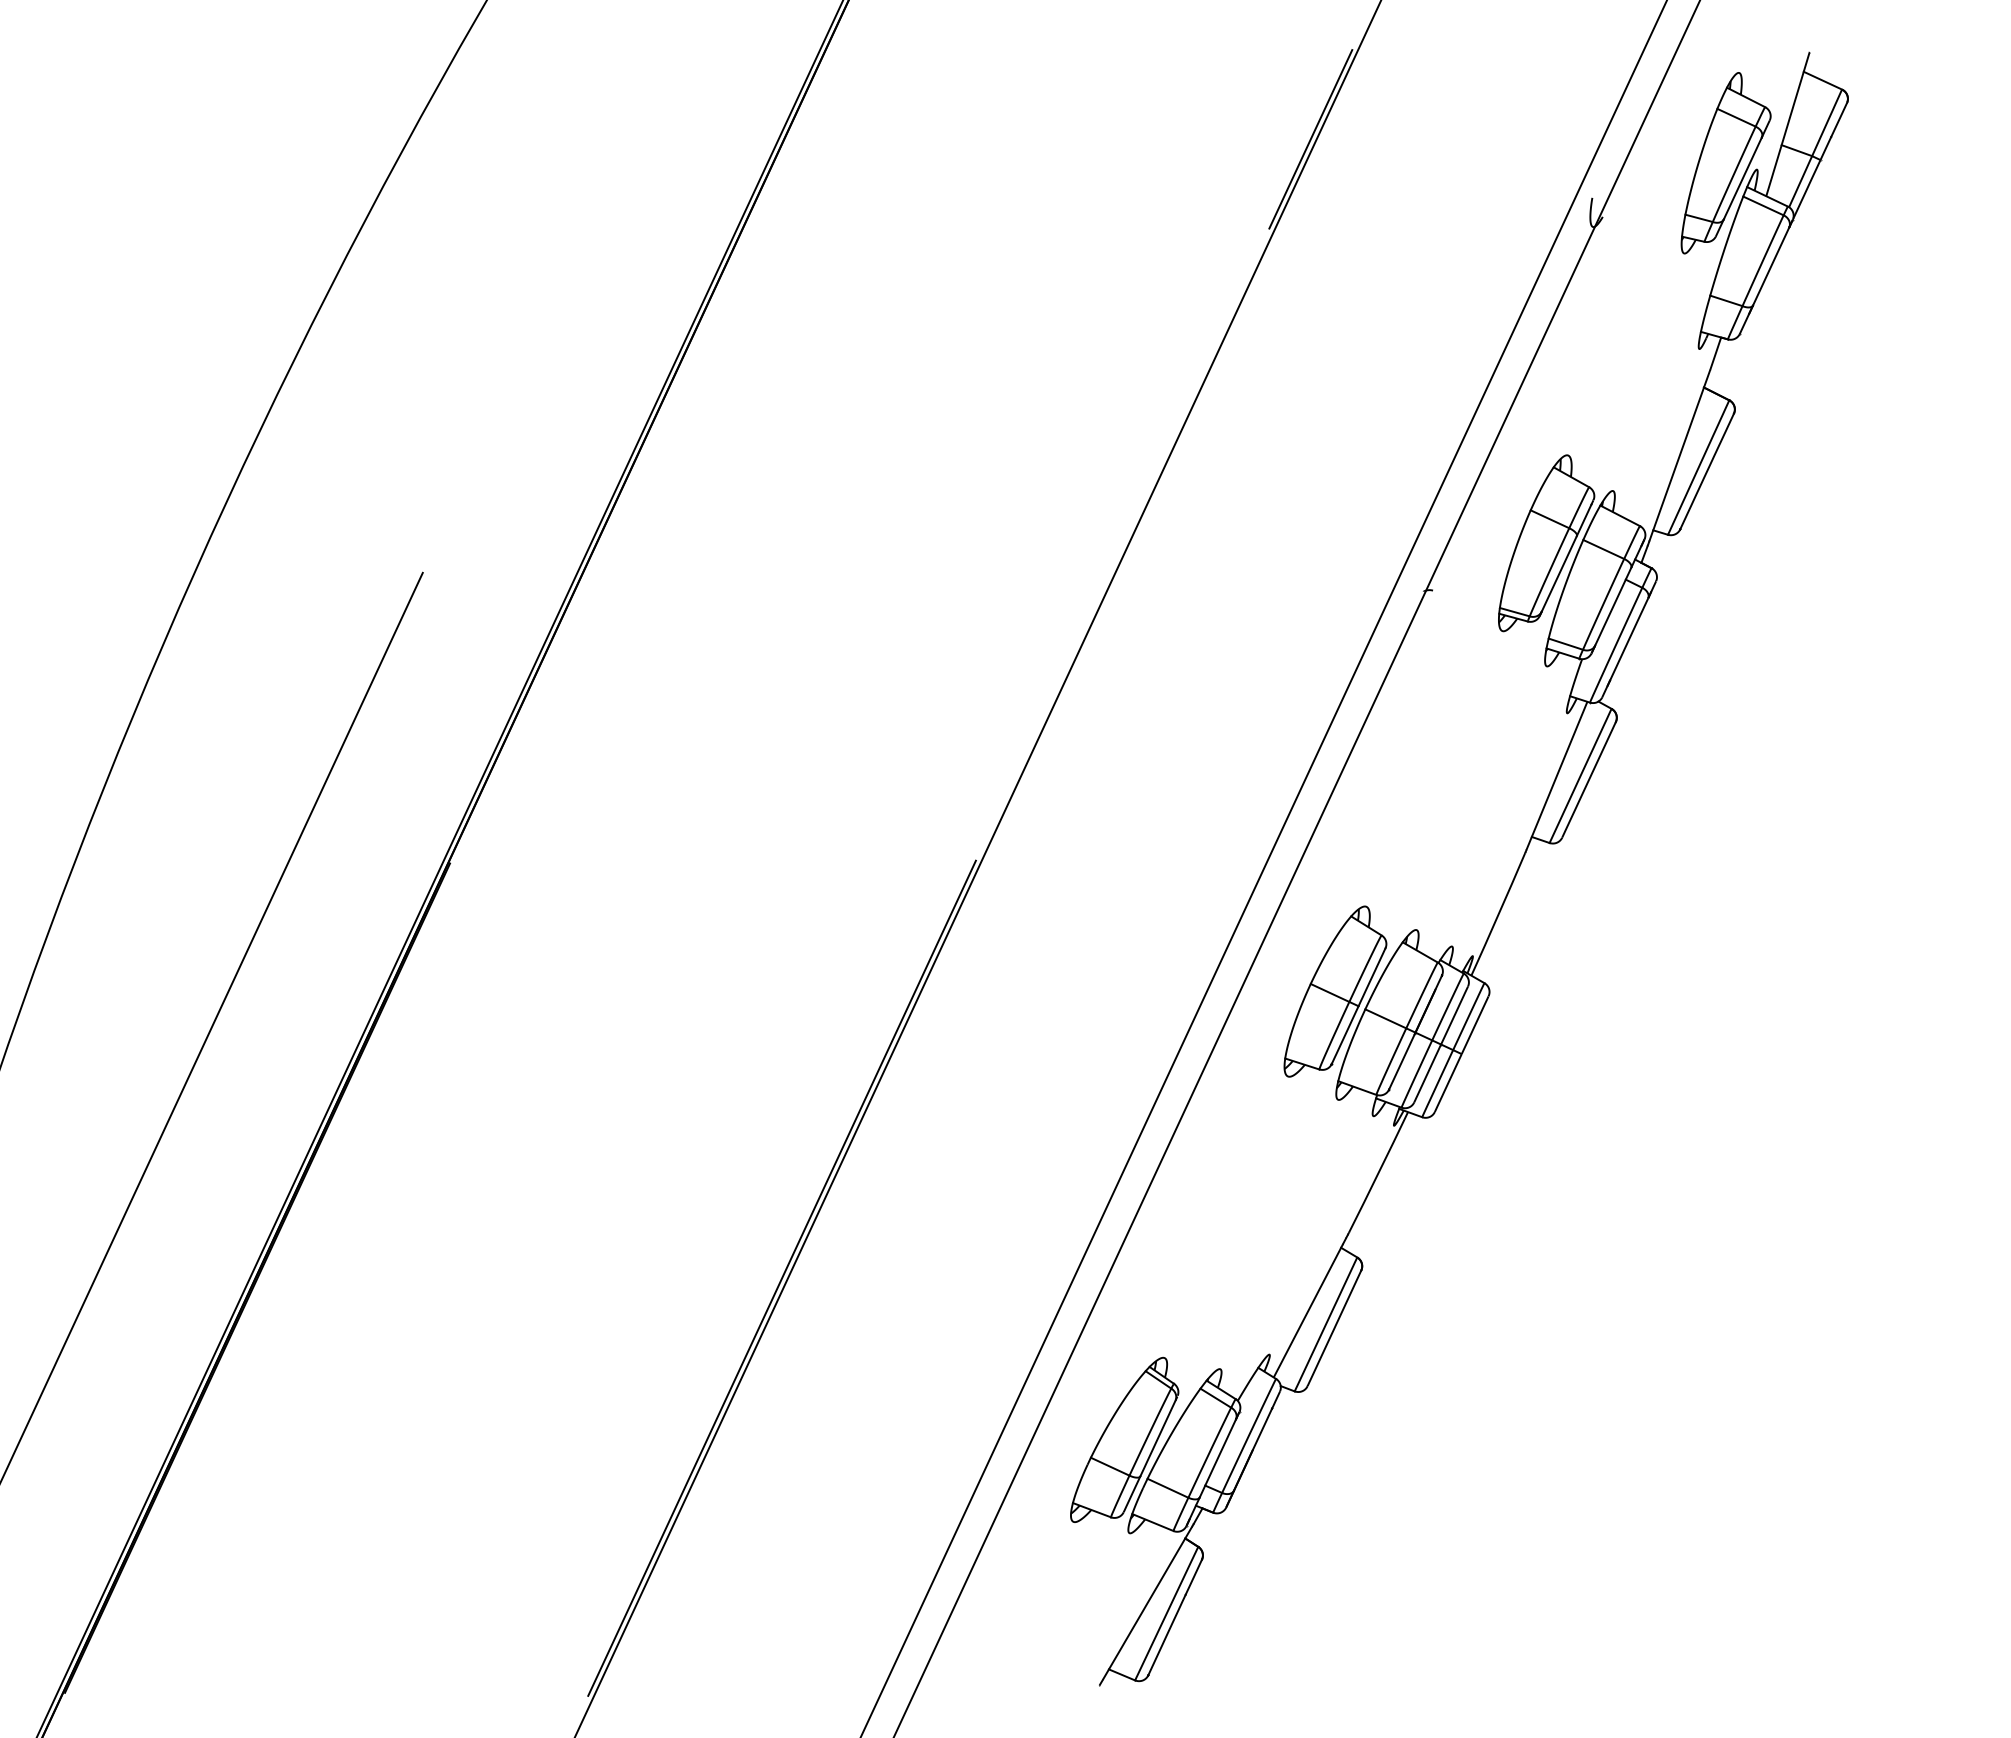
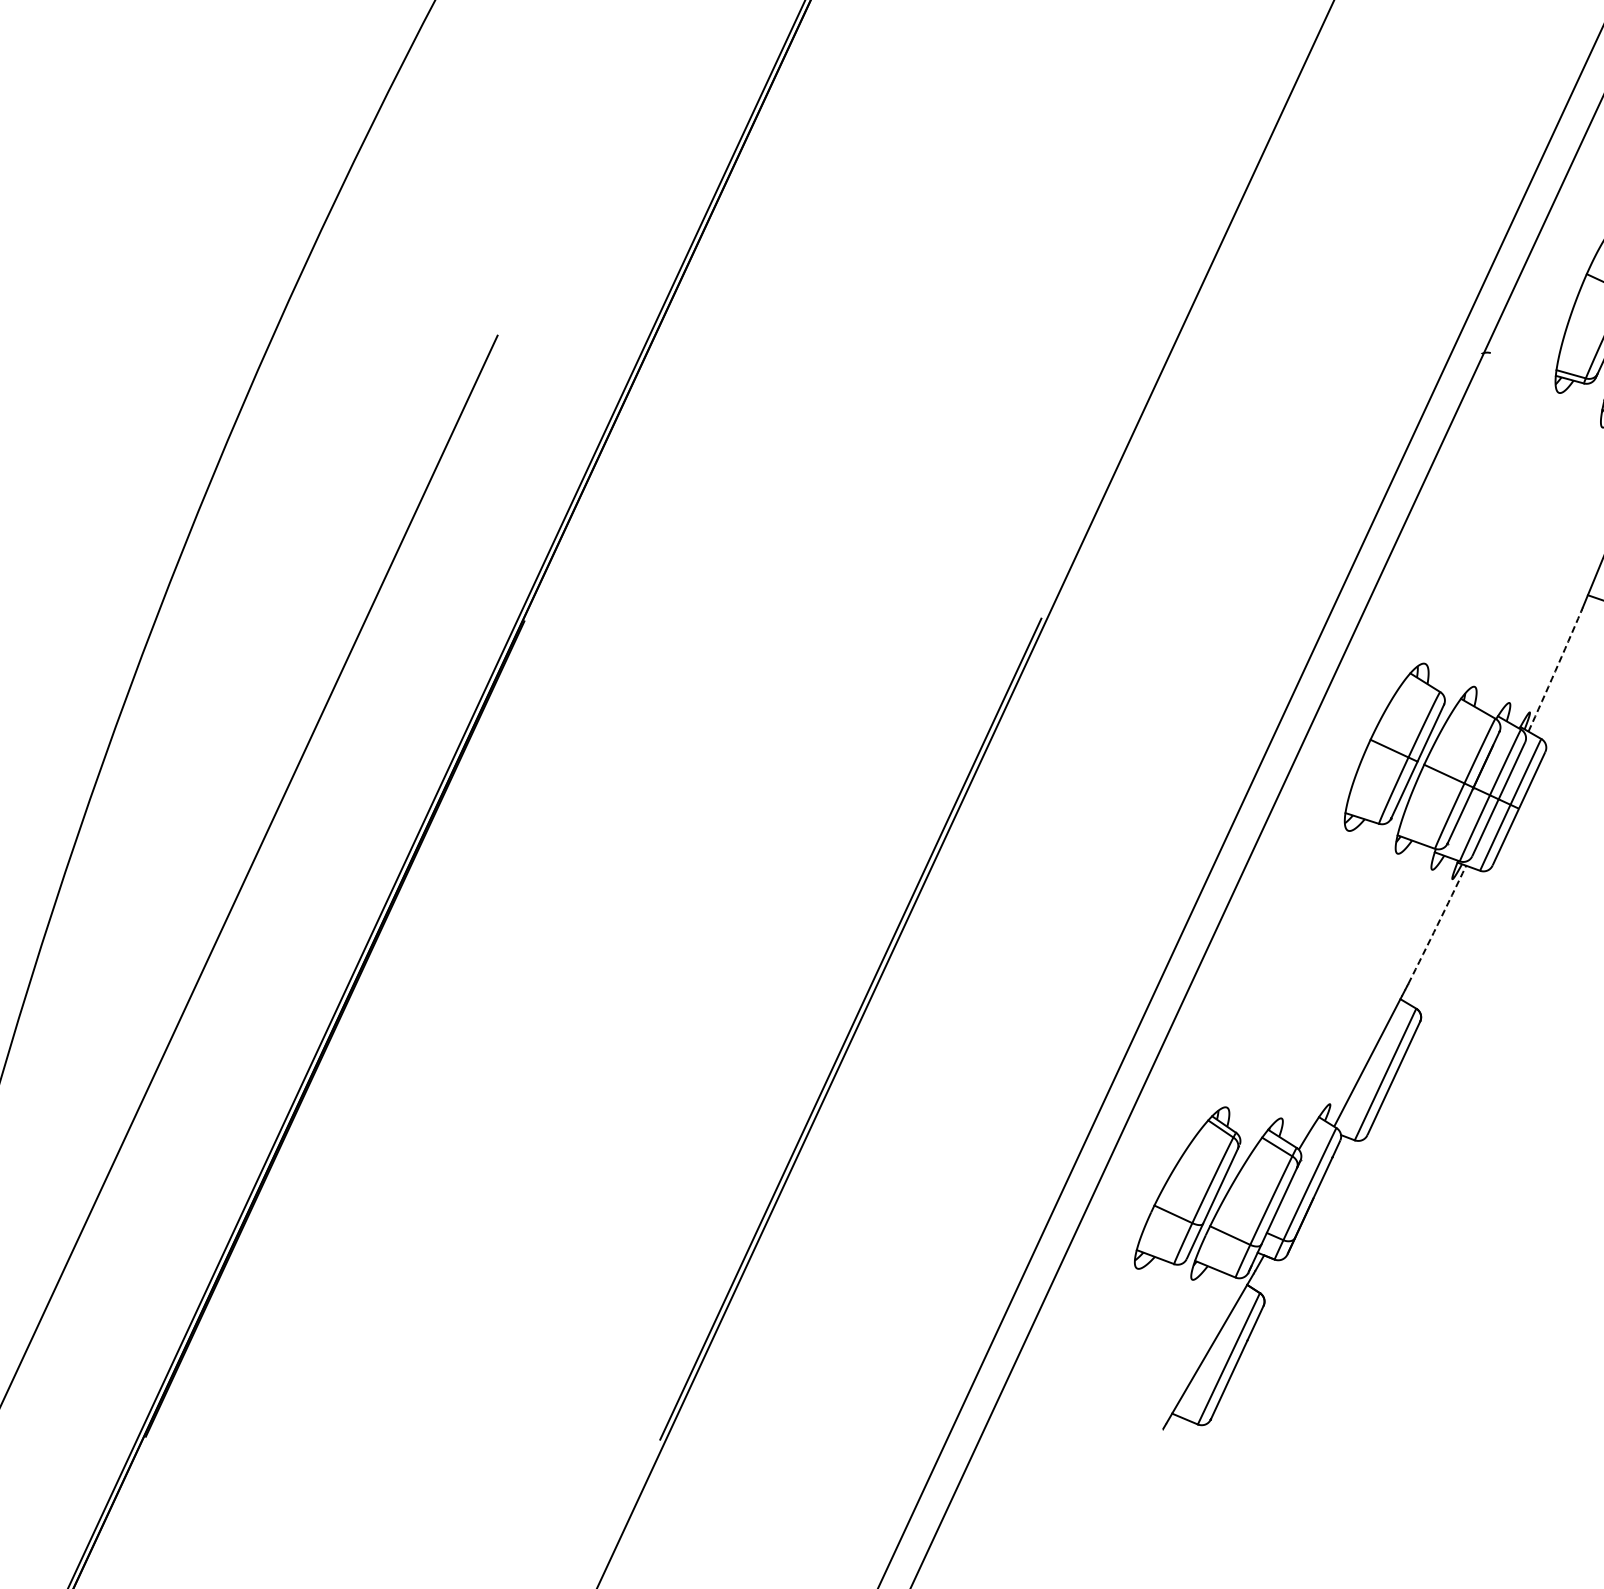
arc: (1498, 914) -> (1555, 671), solid -> dashed
arc: (1378, 1172) -> (1437, 925), solid -> dashed

